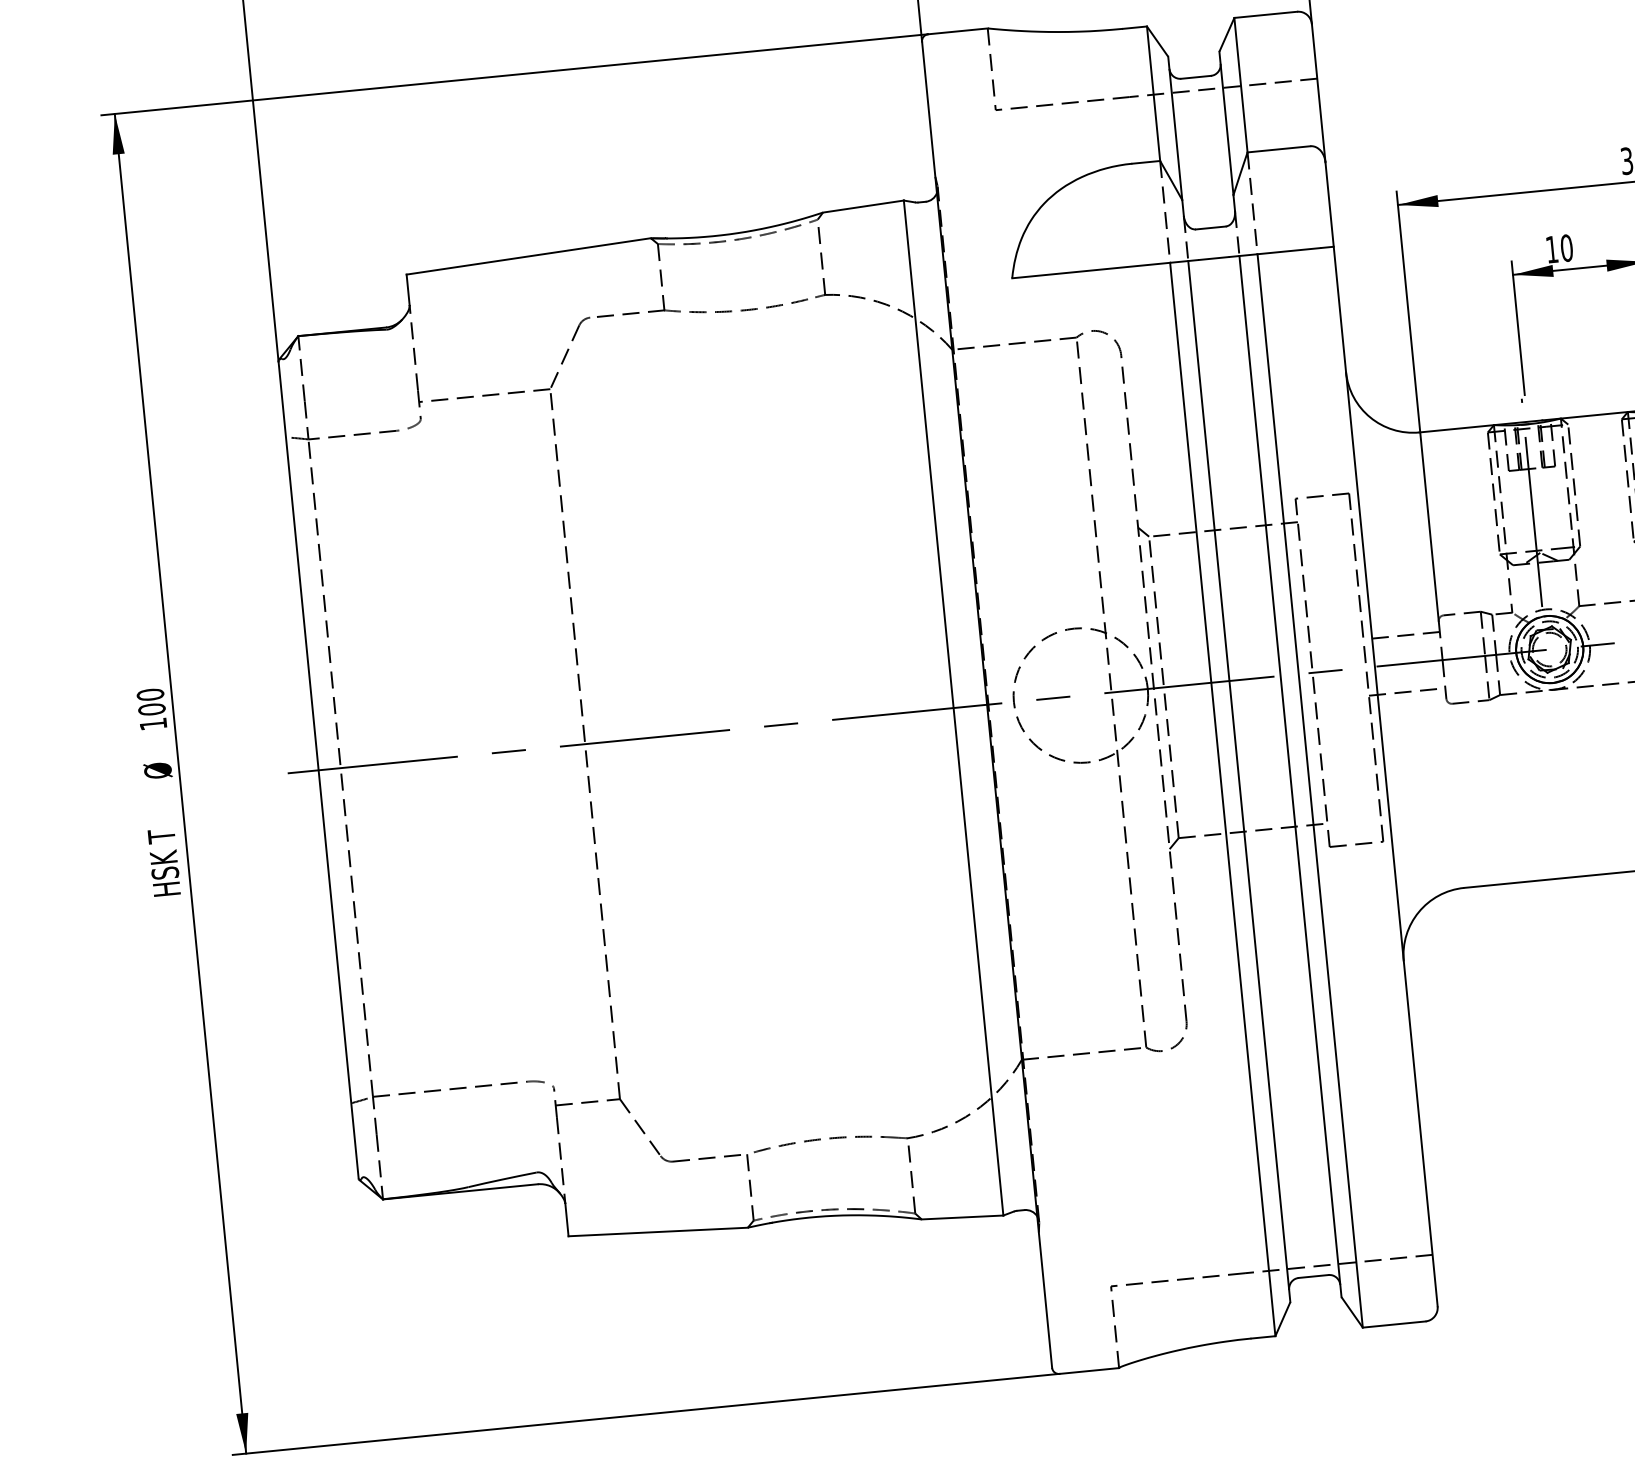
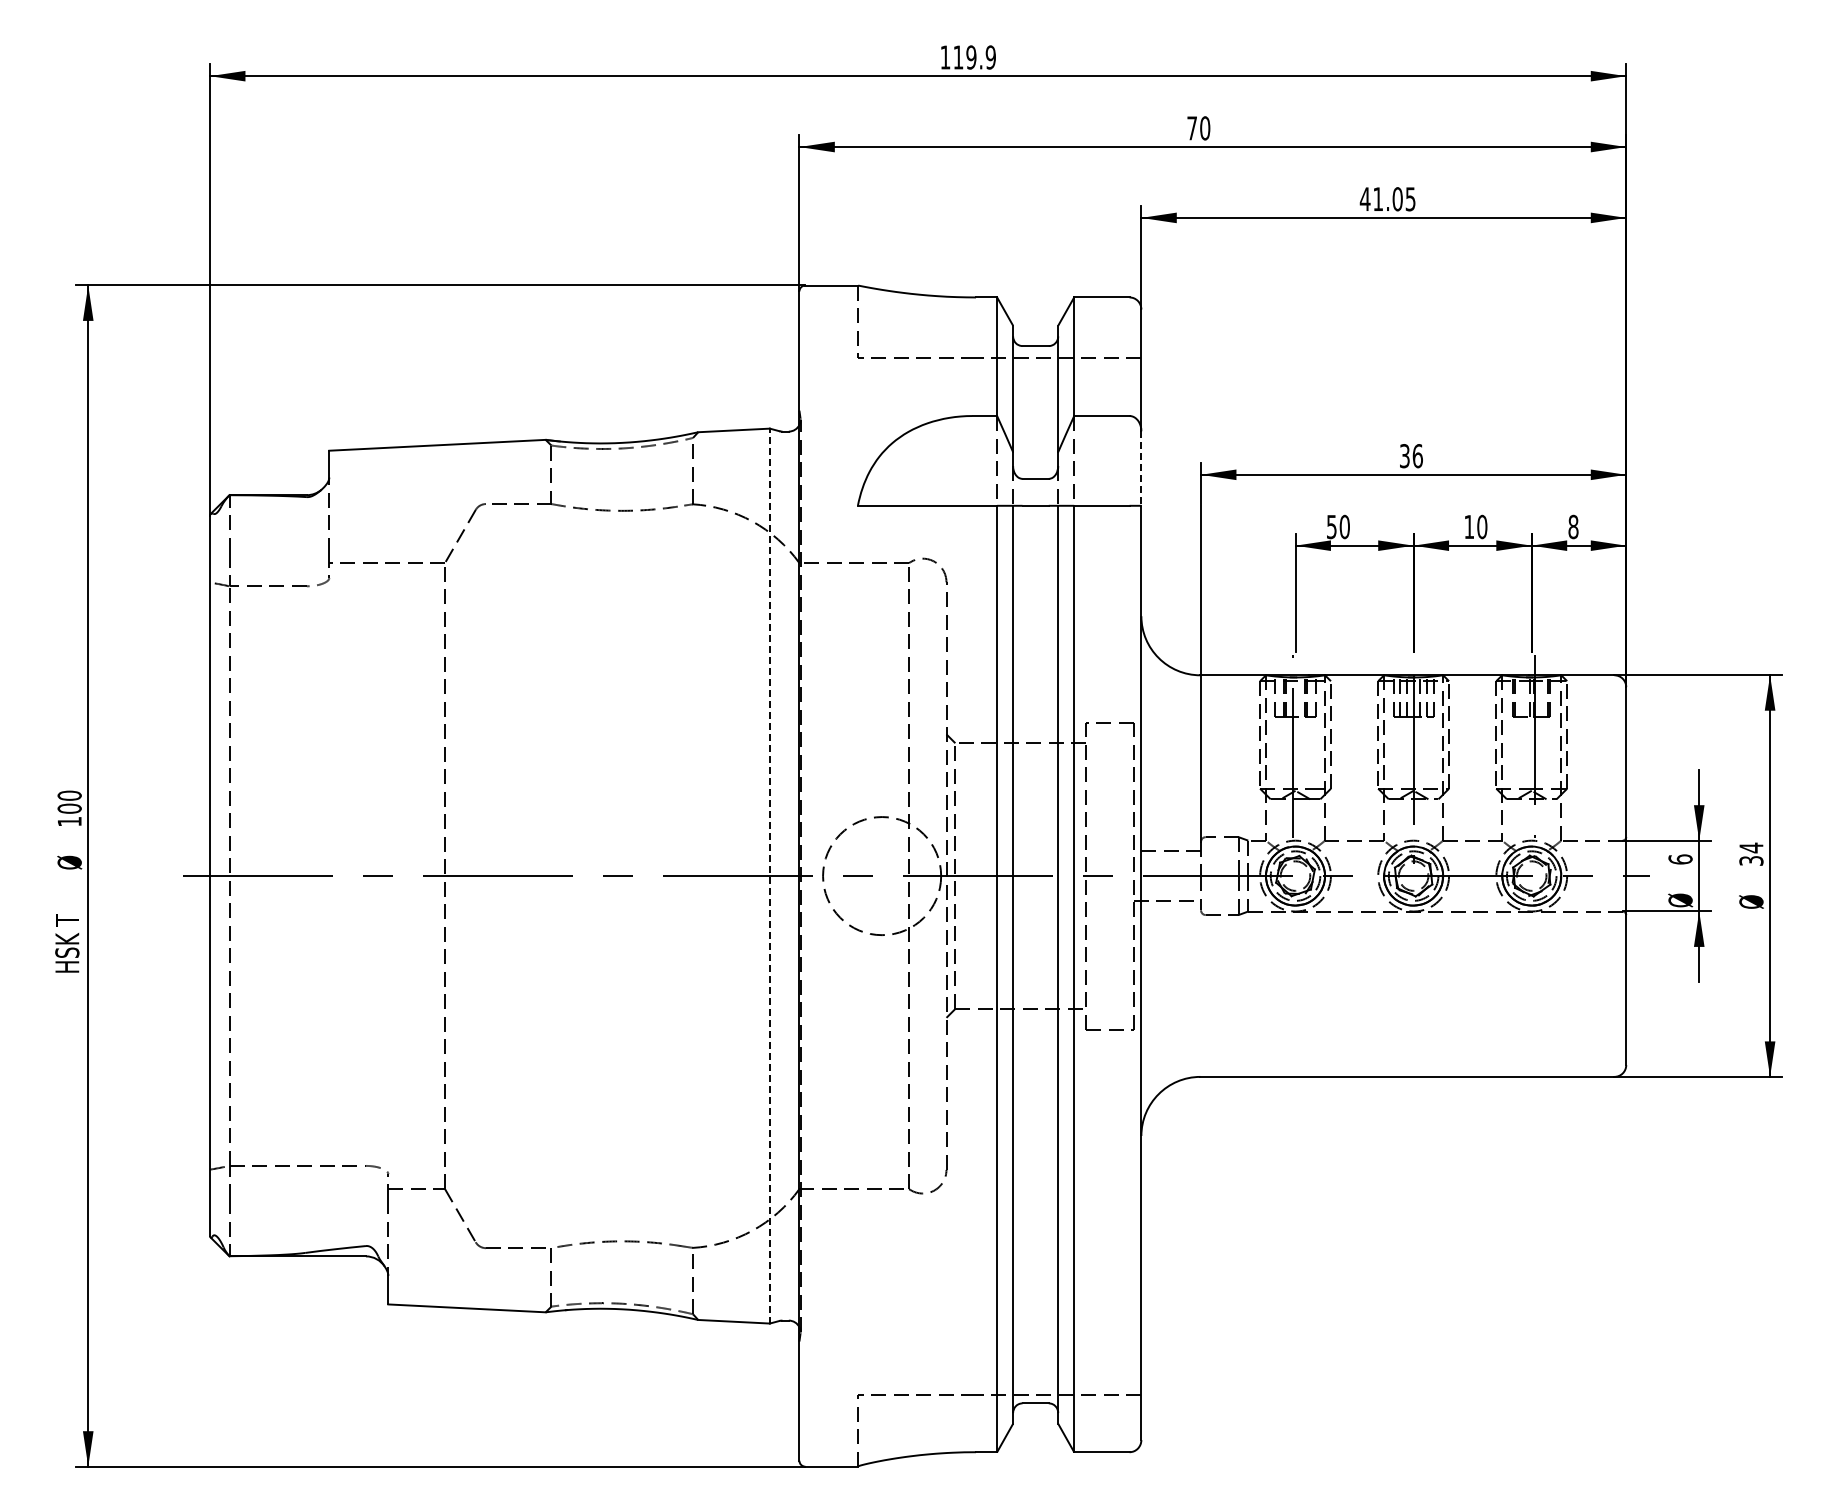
line: (1329, 205) -> (1141, 469), solid -> dashed
text: (1551, 250) -> (1331, 527), 10 -> 50
line: (953, 707) -> (769, 875), solid -> dashed

